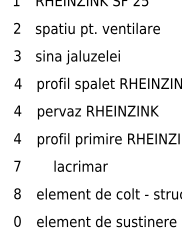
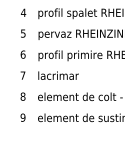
text: (17, 110) -> (23, 33), 4 -> 5
text: (17, 138) -> (23, 54), 4 -> 6
text: (80, 165) -> (58, 75), moved
text: (17, 221) -> (23, 117), 0 -> 9

